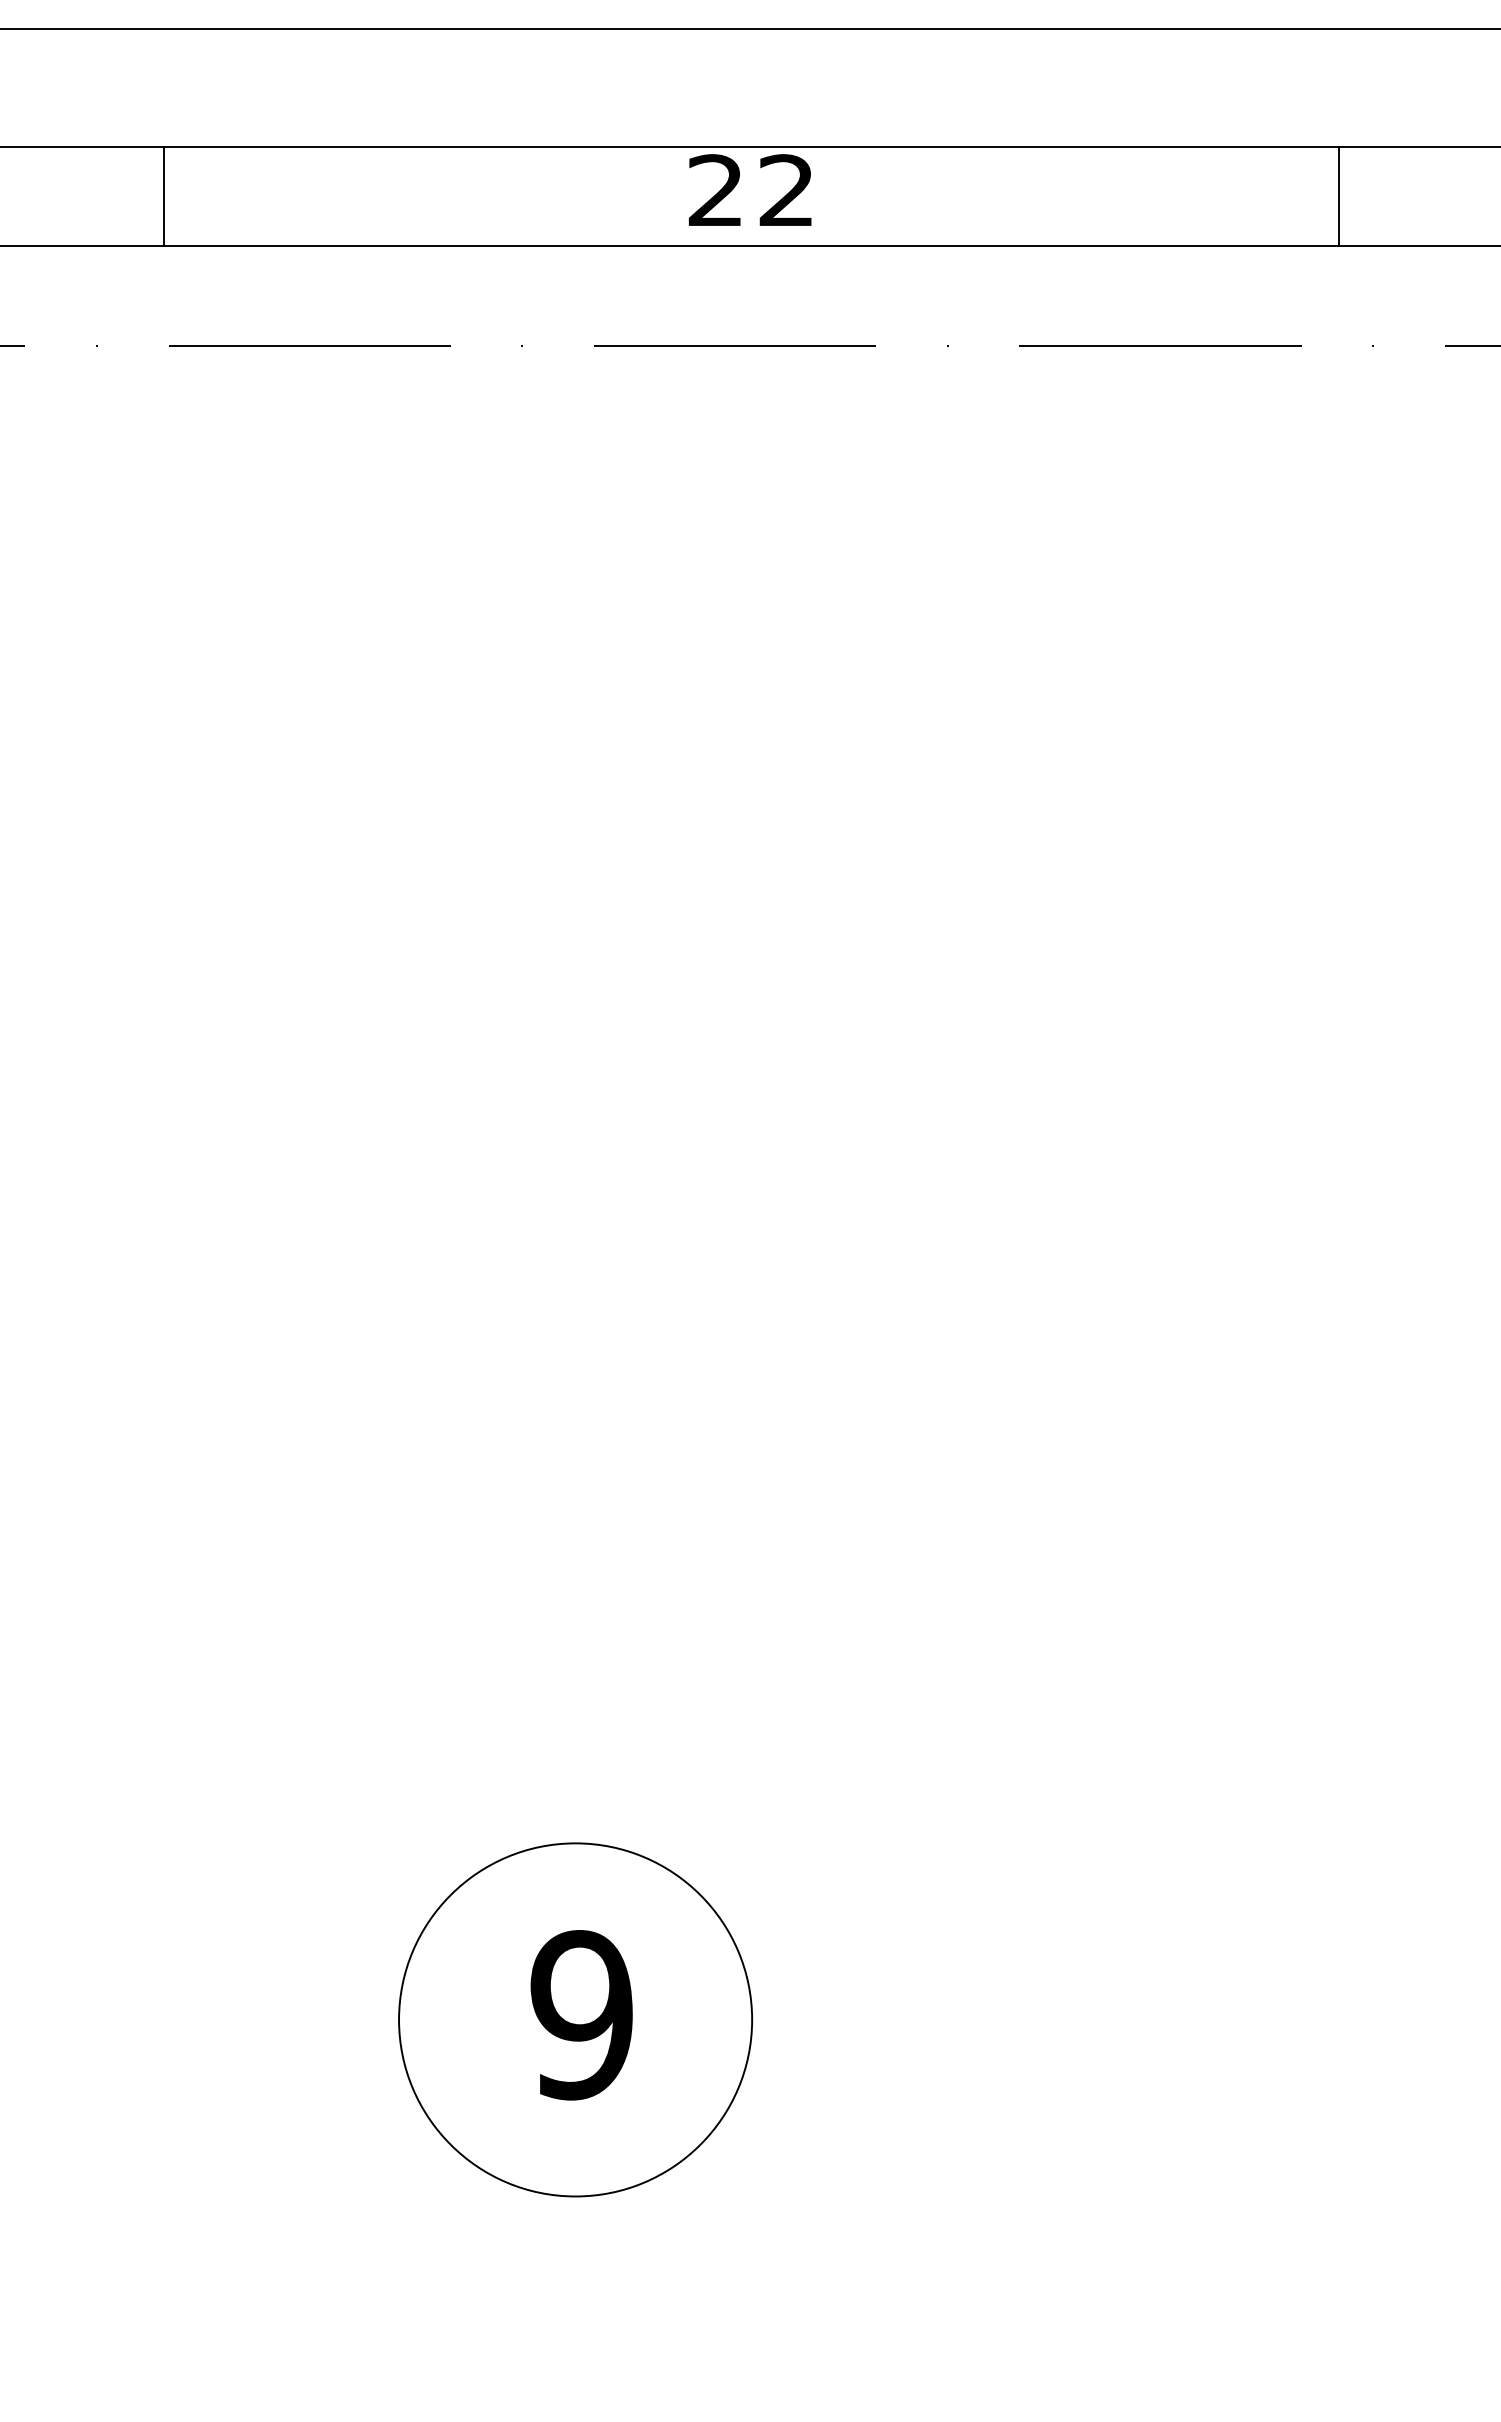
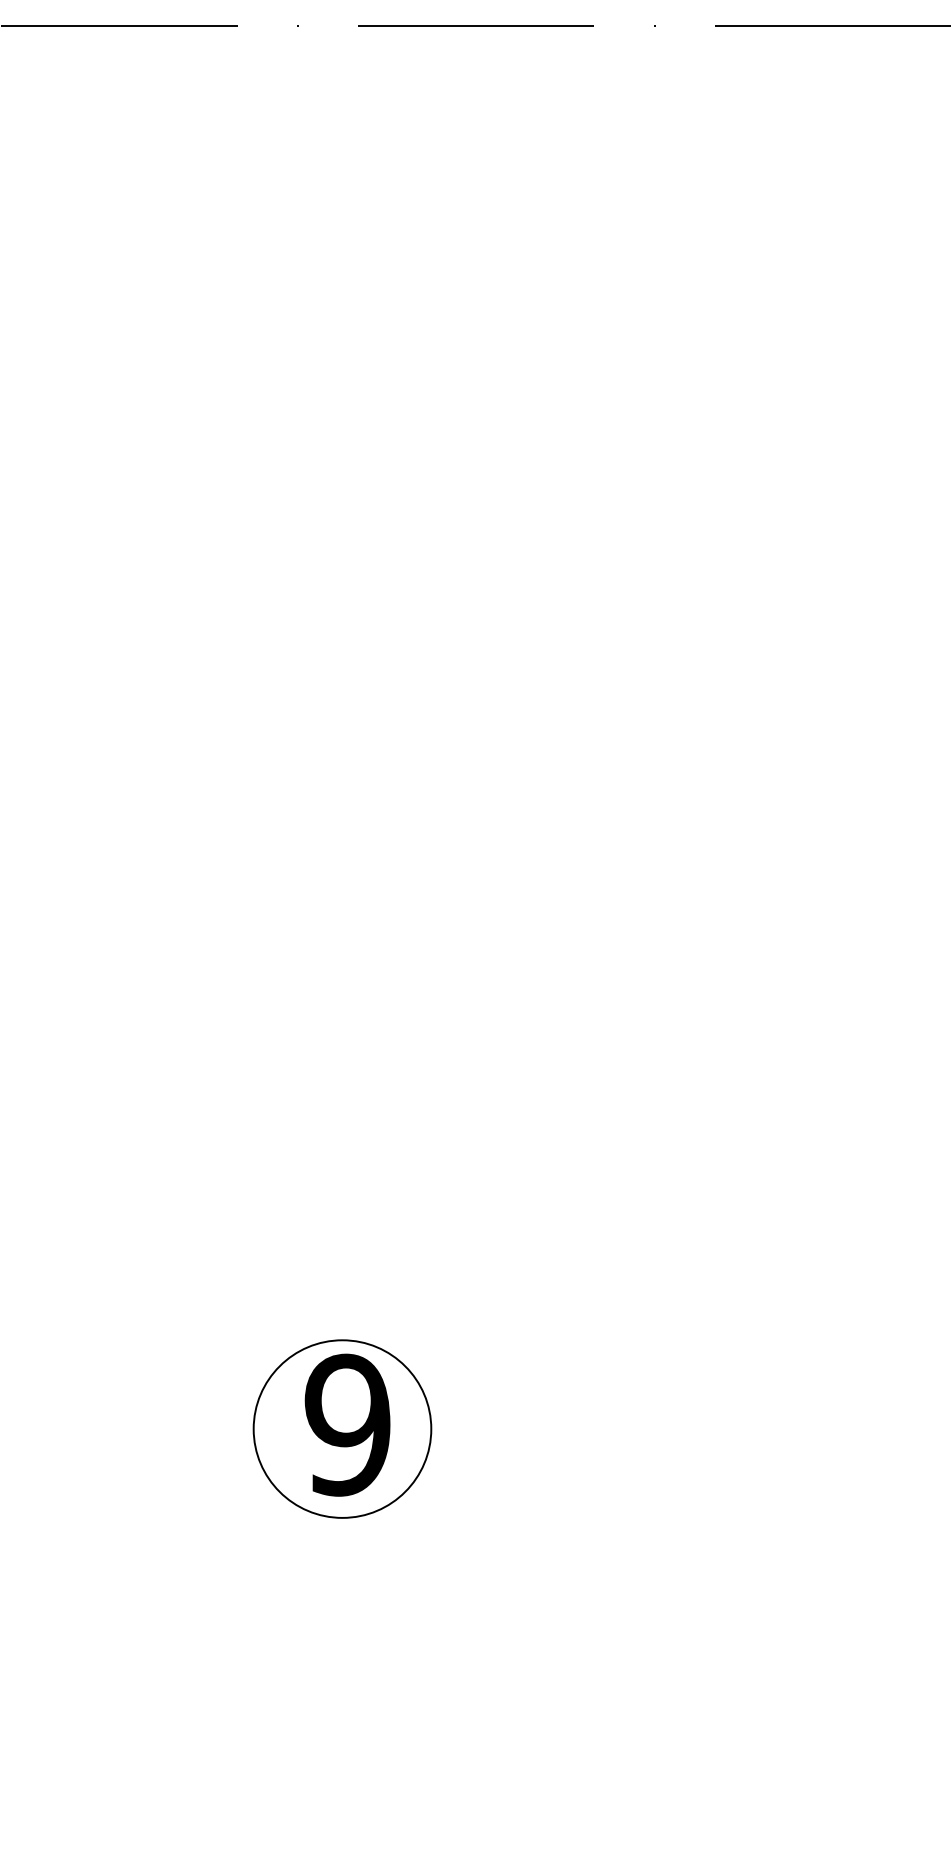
circle: (575, 2019) -> (342, 1428), size x0.6

